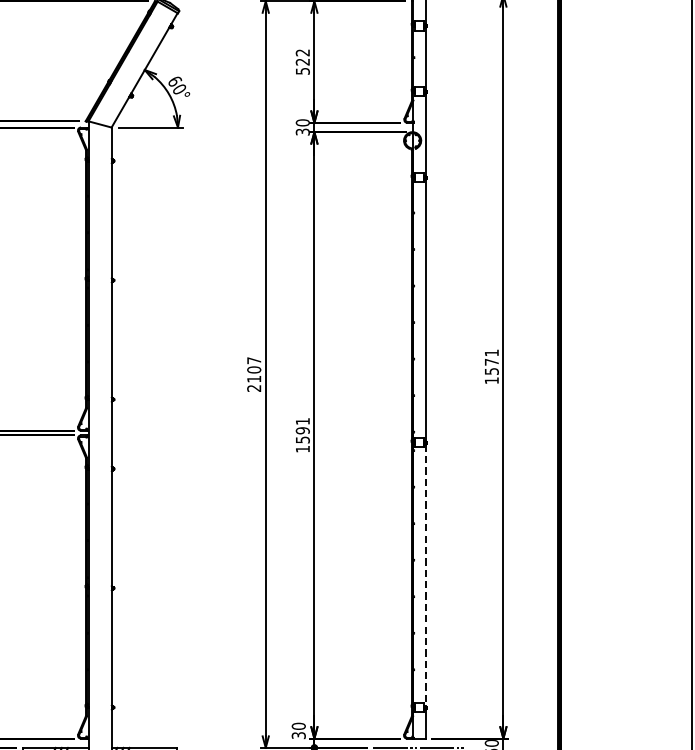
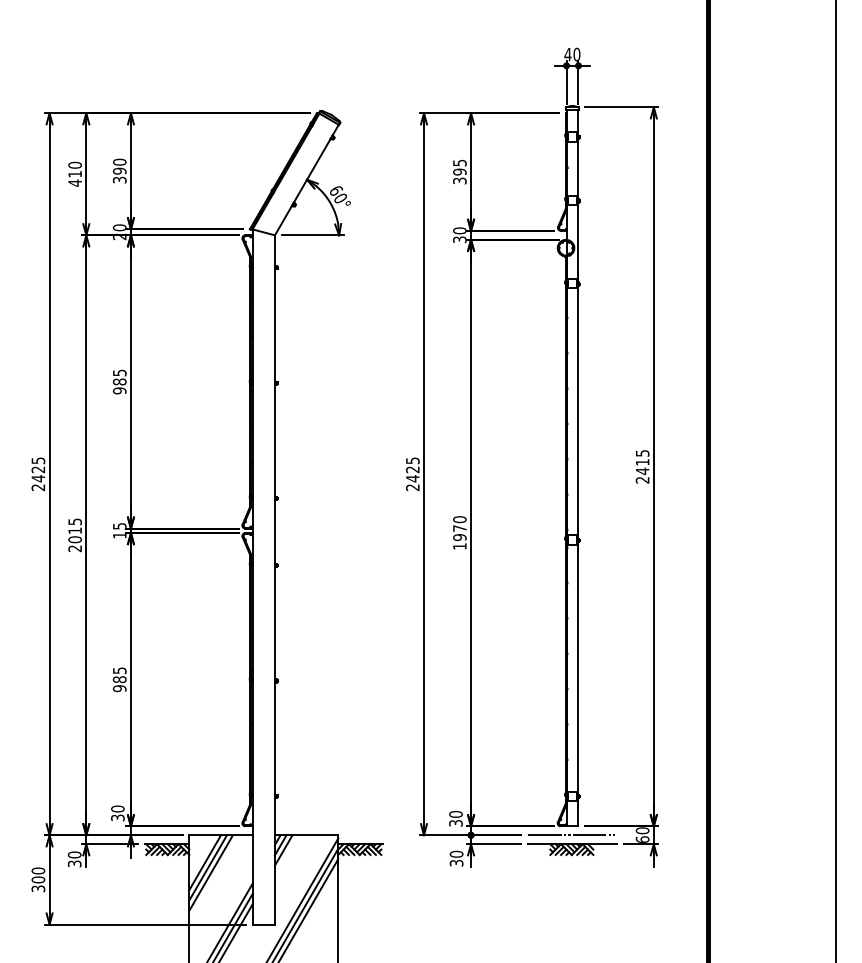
text: (302, 61) -> (459, 171), 522 -> 395
text: (491, 366) -> (642, 466), 1571 -> 2415
text: (253, 369) -> (412, 469), 2107 -> 2425
text: (302, 430) -> (459, 528), 1591 -> 1970
line: (425, 575) -> (578, 668), dashed -> solid

